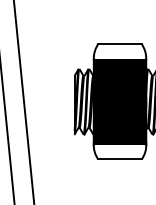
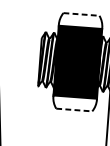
line: (120, 44) -> (81, 14), solid -> dashed
line: (120, 159) -> (74, 110), solid -> dashed

